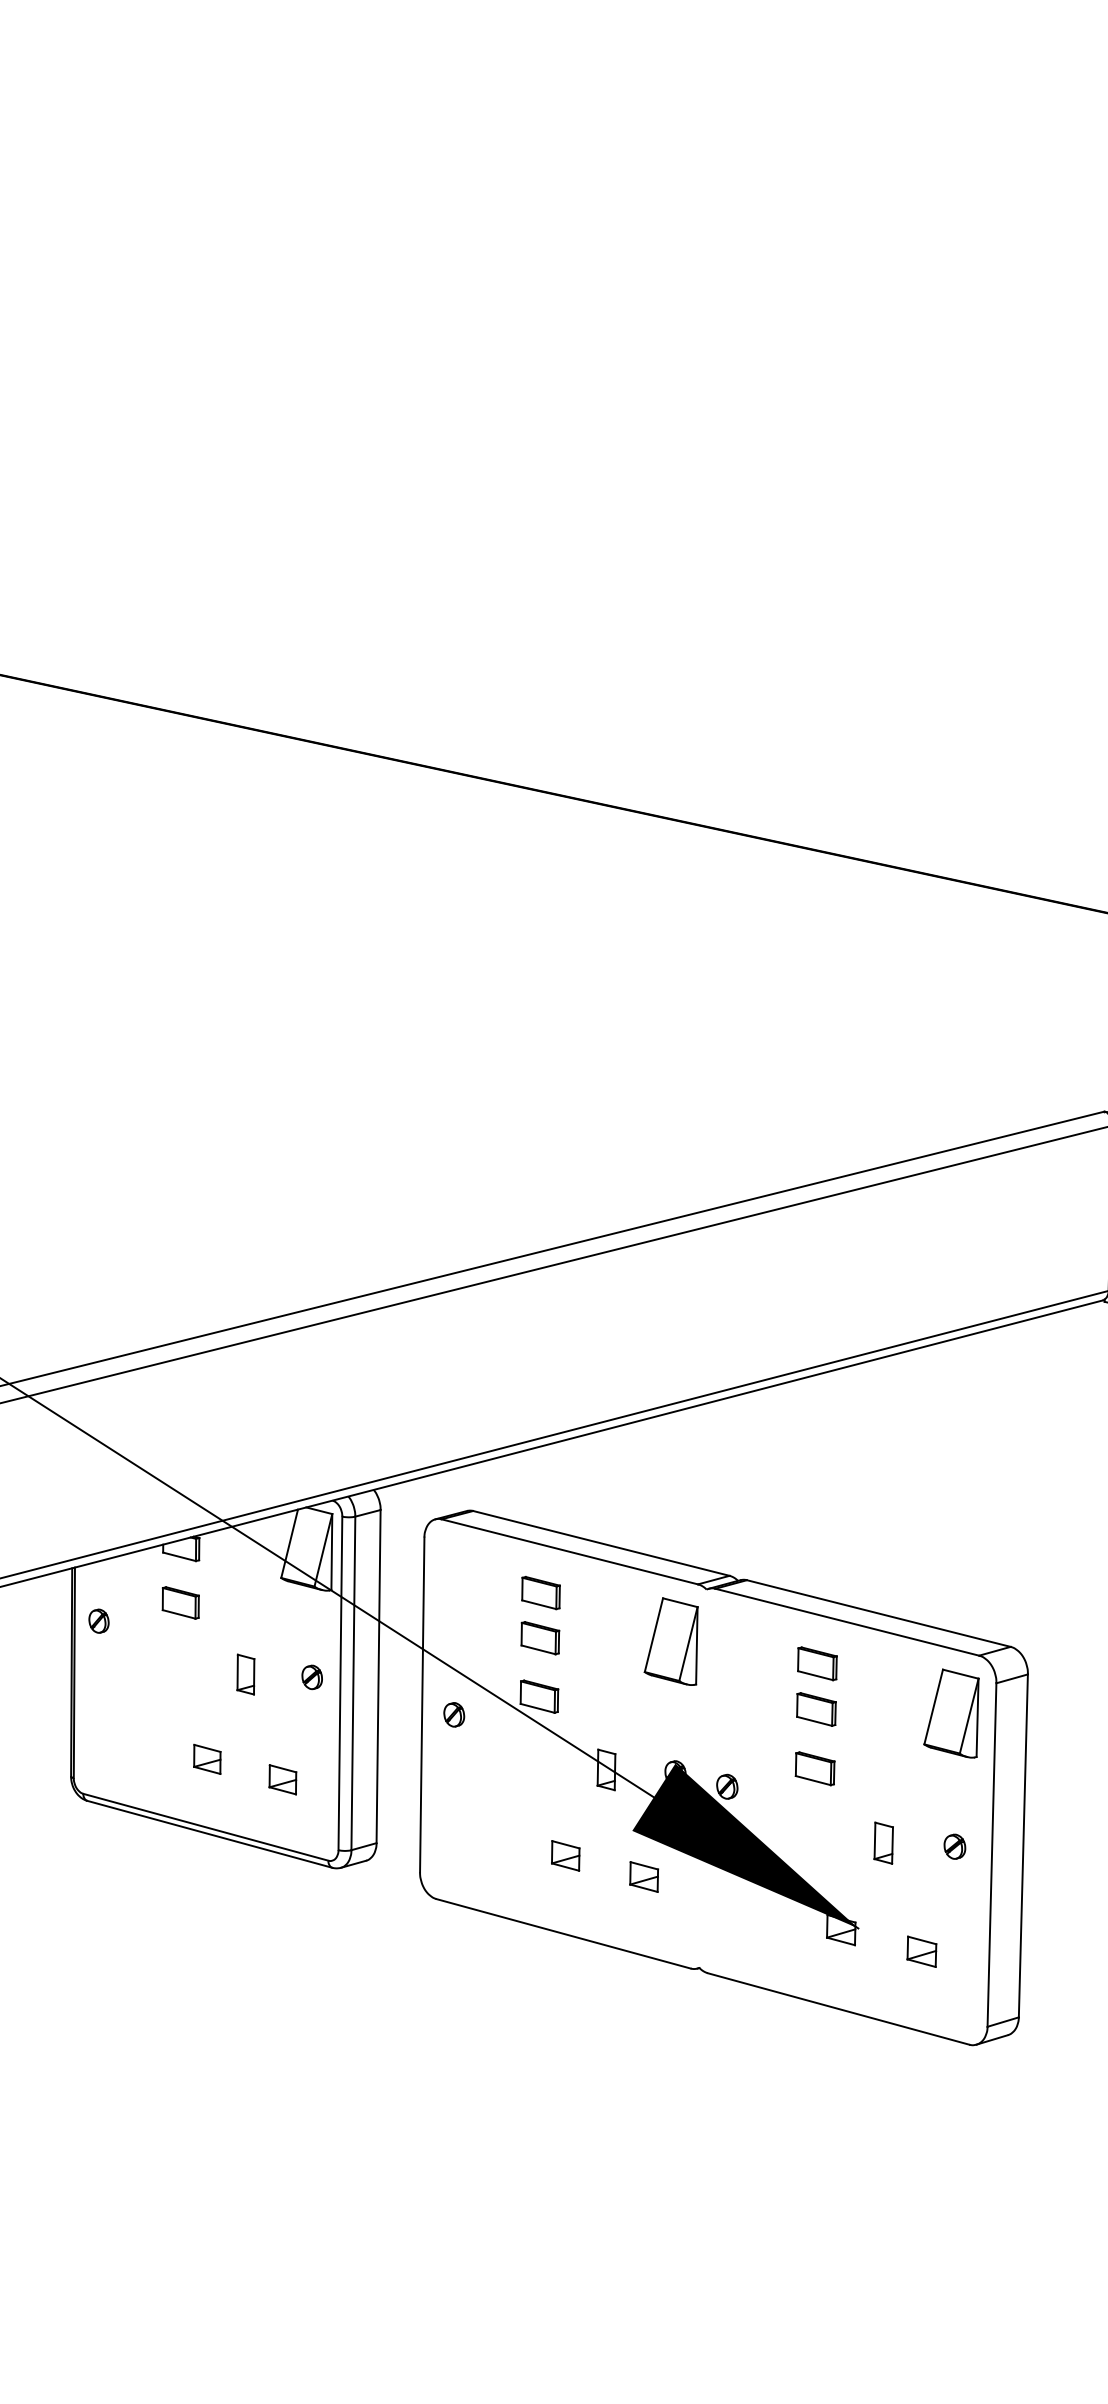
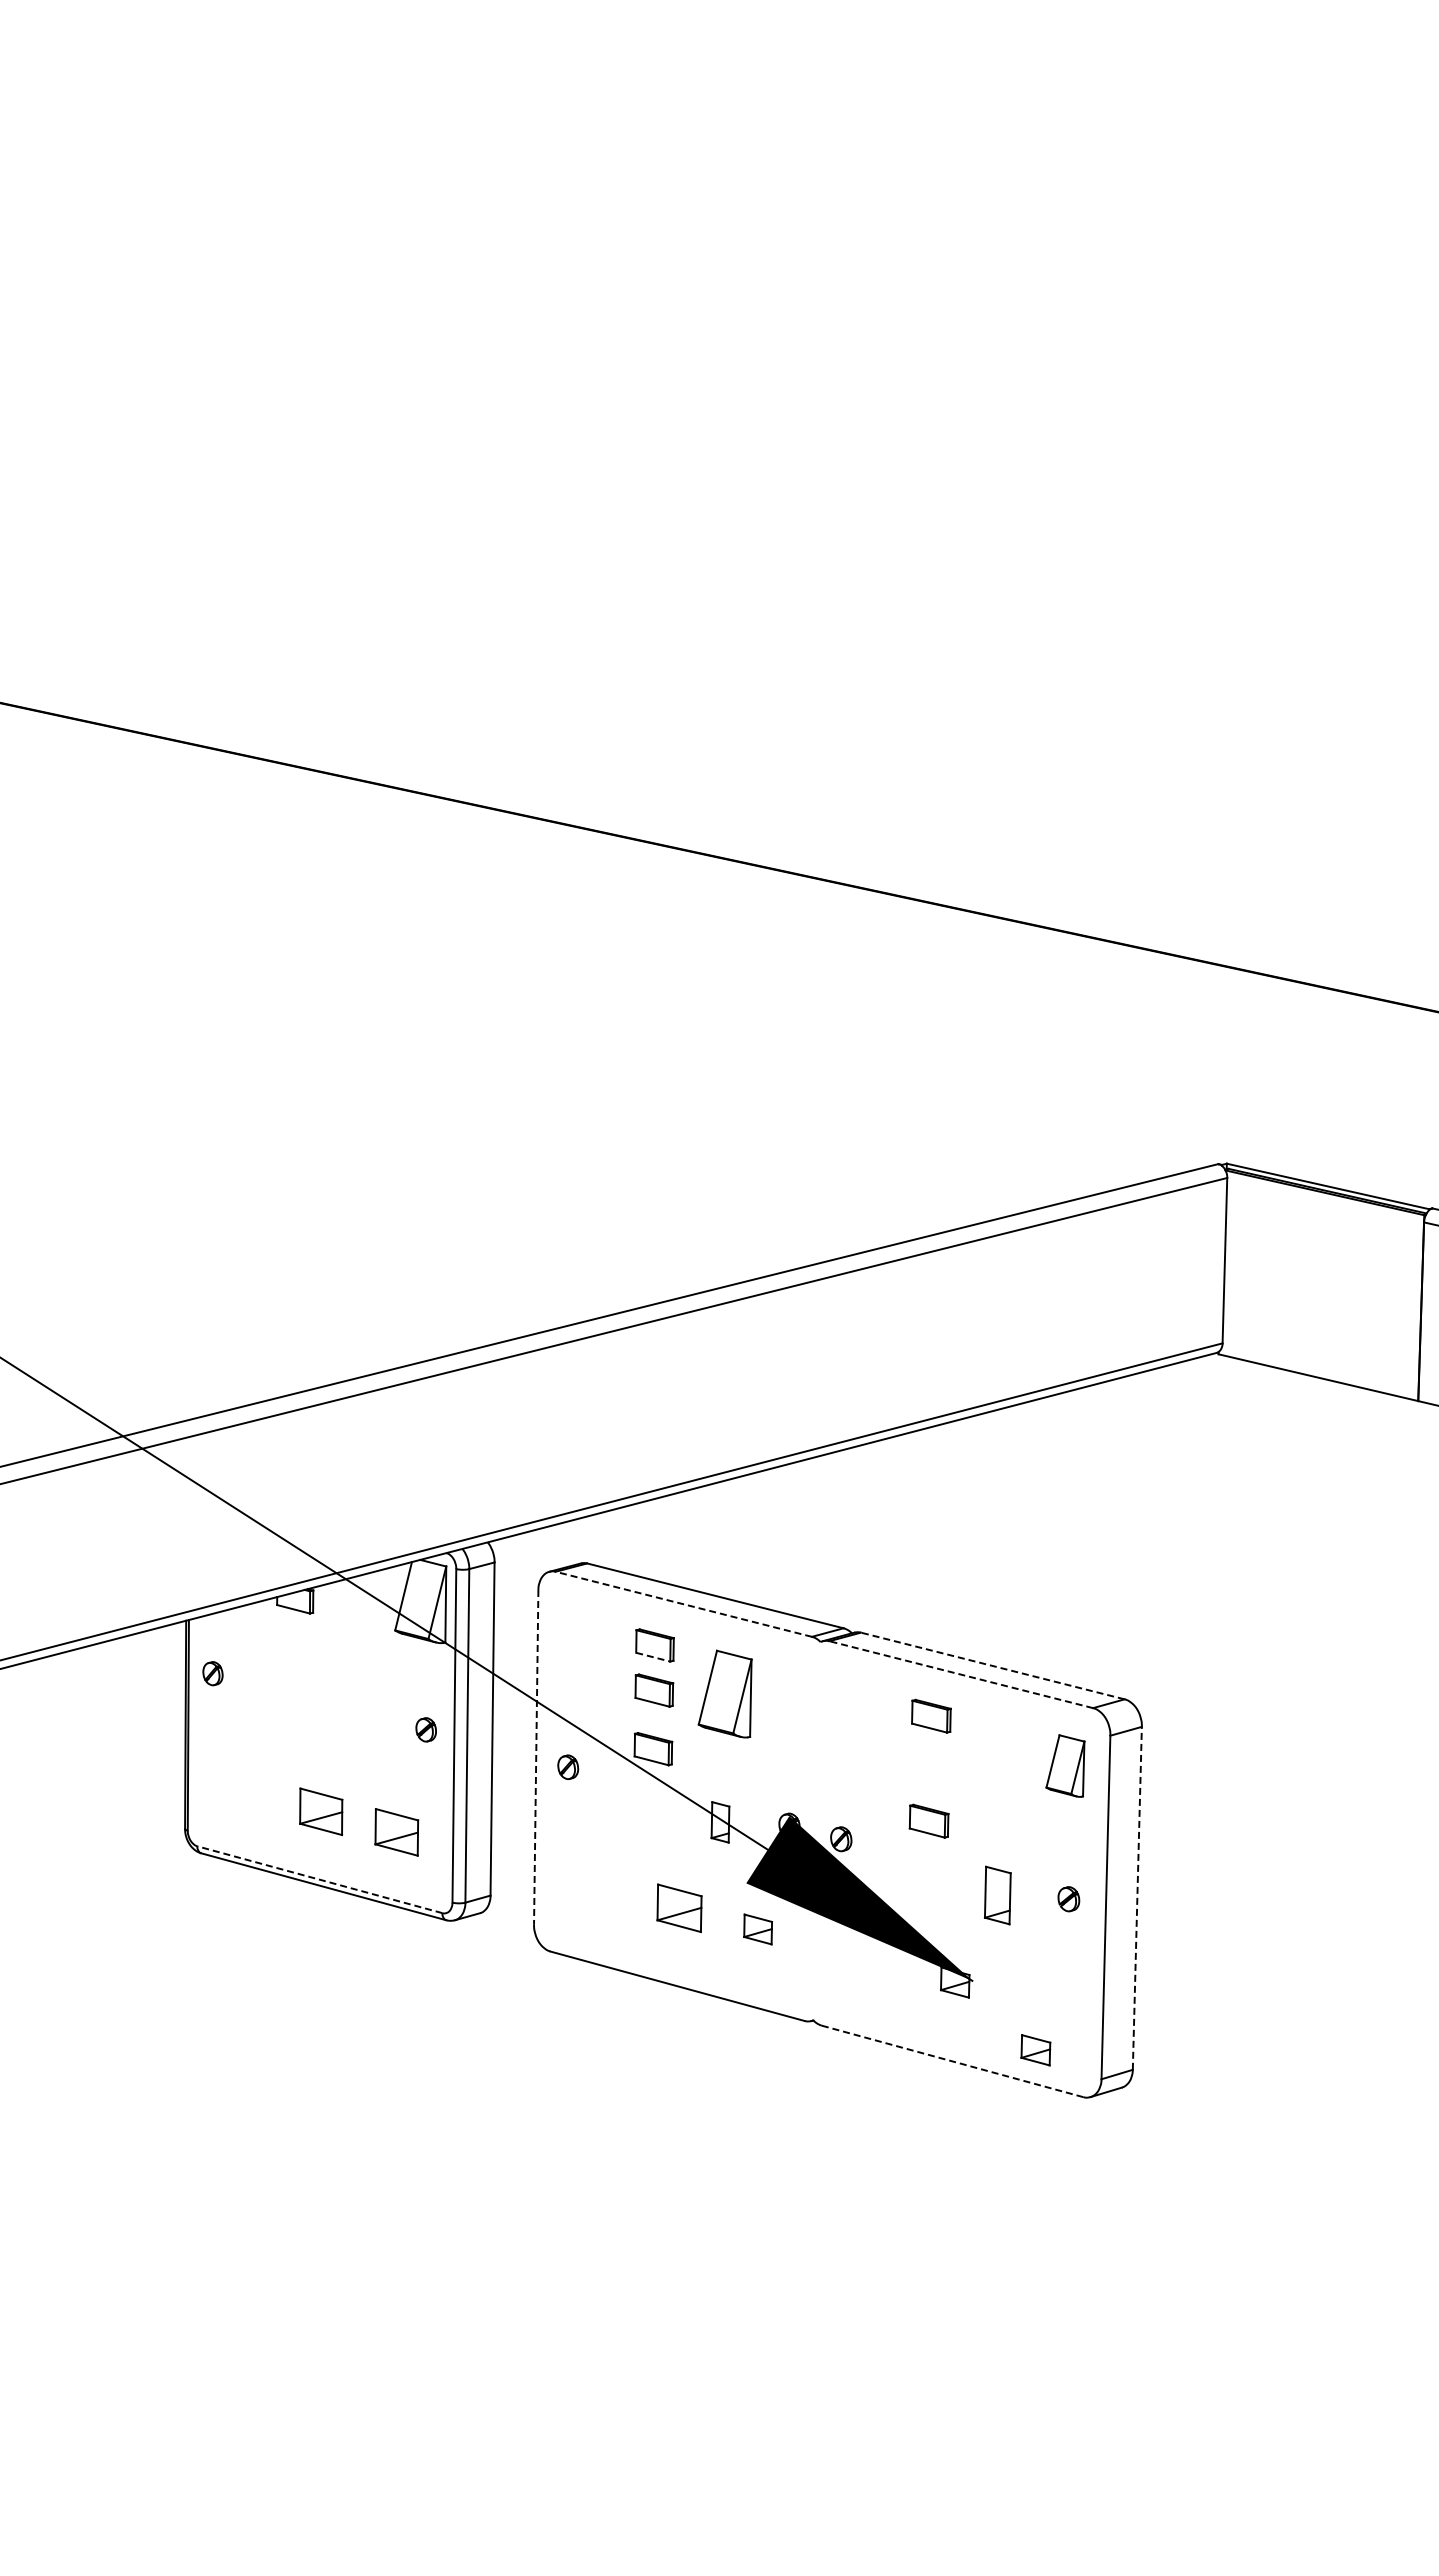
line: (569, 1552) -> (683, 1604), solid -> dashed
part: (180, 1603) -> (294, 1655), removed
line: (539, 1605) -> (653, 1657), solid -> dashed
line: (878, 1613) -> (992, 1665), solid -> dashed
line: (846, 1622) -> (960, 1674), solid -> dashed
part: (670, 1641) -> (724, 1693), moved
part: (245, 1674) -> (359, 1726), removed
line: (422, 1705) -> (536, 1757), solid -> dashed
part: (816, 1709) -> (930, 1761), removed
part: (951, 1713) -> (1065, 1765), size x0.7
part: (207, 1759) -> (321, 1811), size x1.6
part: (282, 1779) -> (396, 1831), size x1.6
line: (205, 1827) -> (319, 1879), solid -> dashed
part: (883, 1843) -> (997, 1895), size x1.4
line: (1023, 1846) -> (1137, 1898), solid -> dashed
part: (565, 1856) -> (679, 1908), size x1.6
part: (921, 1952) -> (1035, 2050), moved
line: (839, 2009) -> (953, 2061), solid -> dashed

